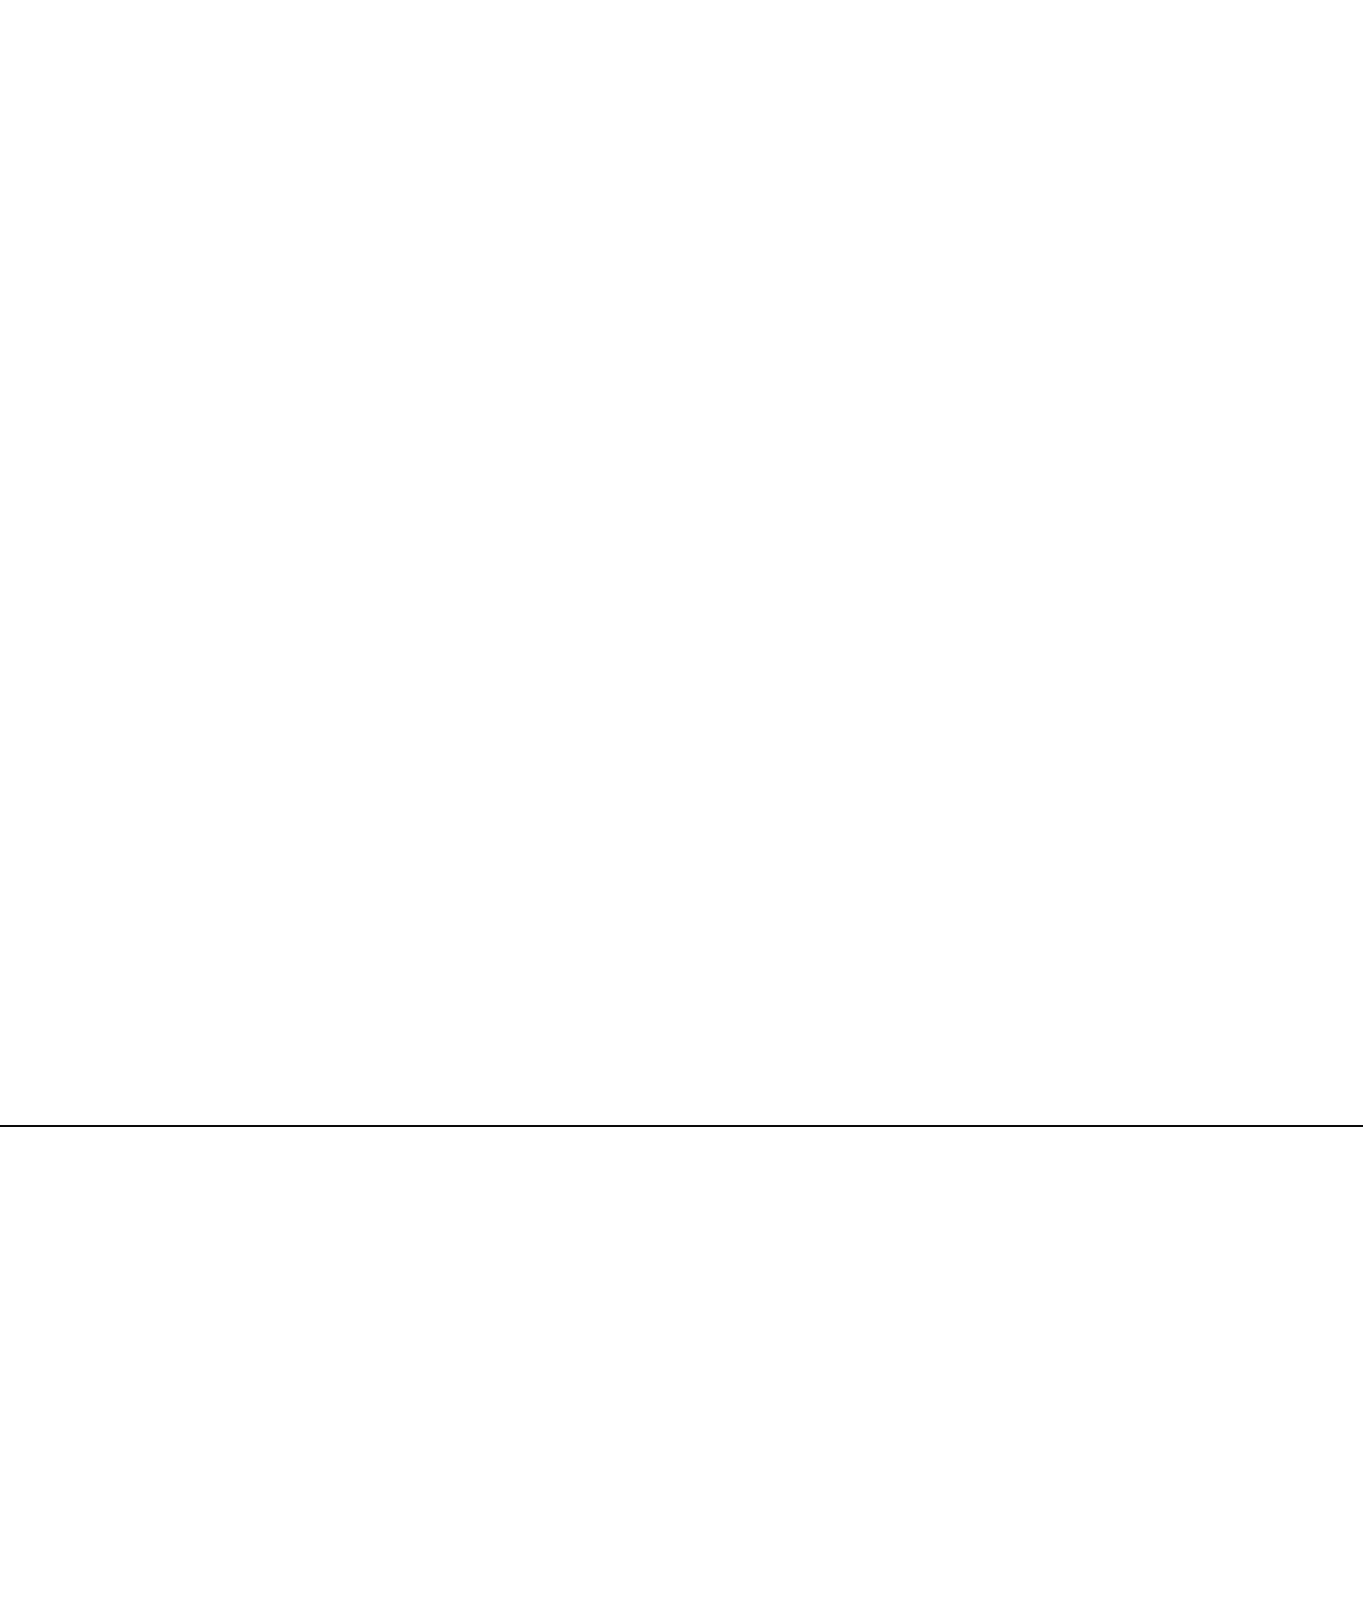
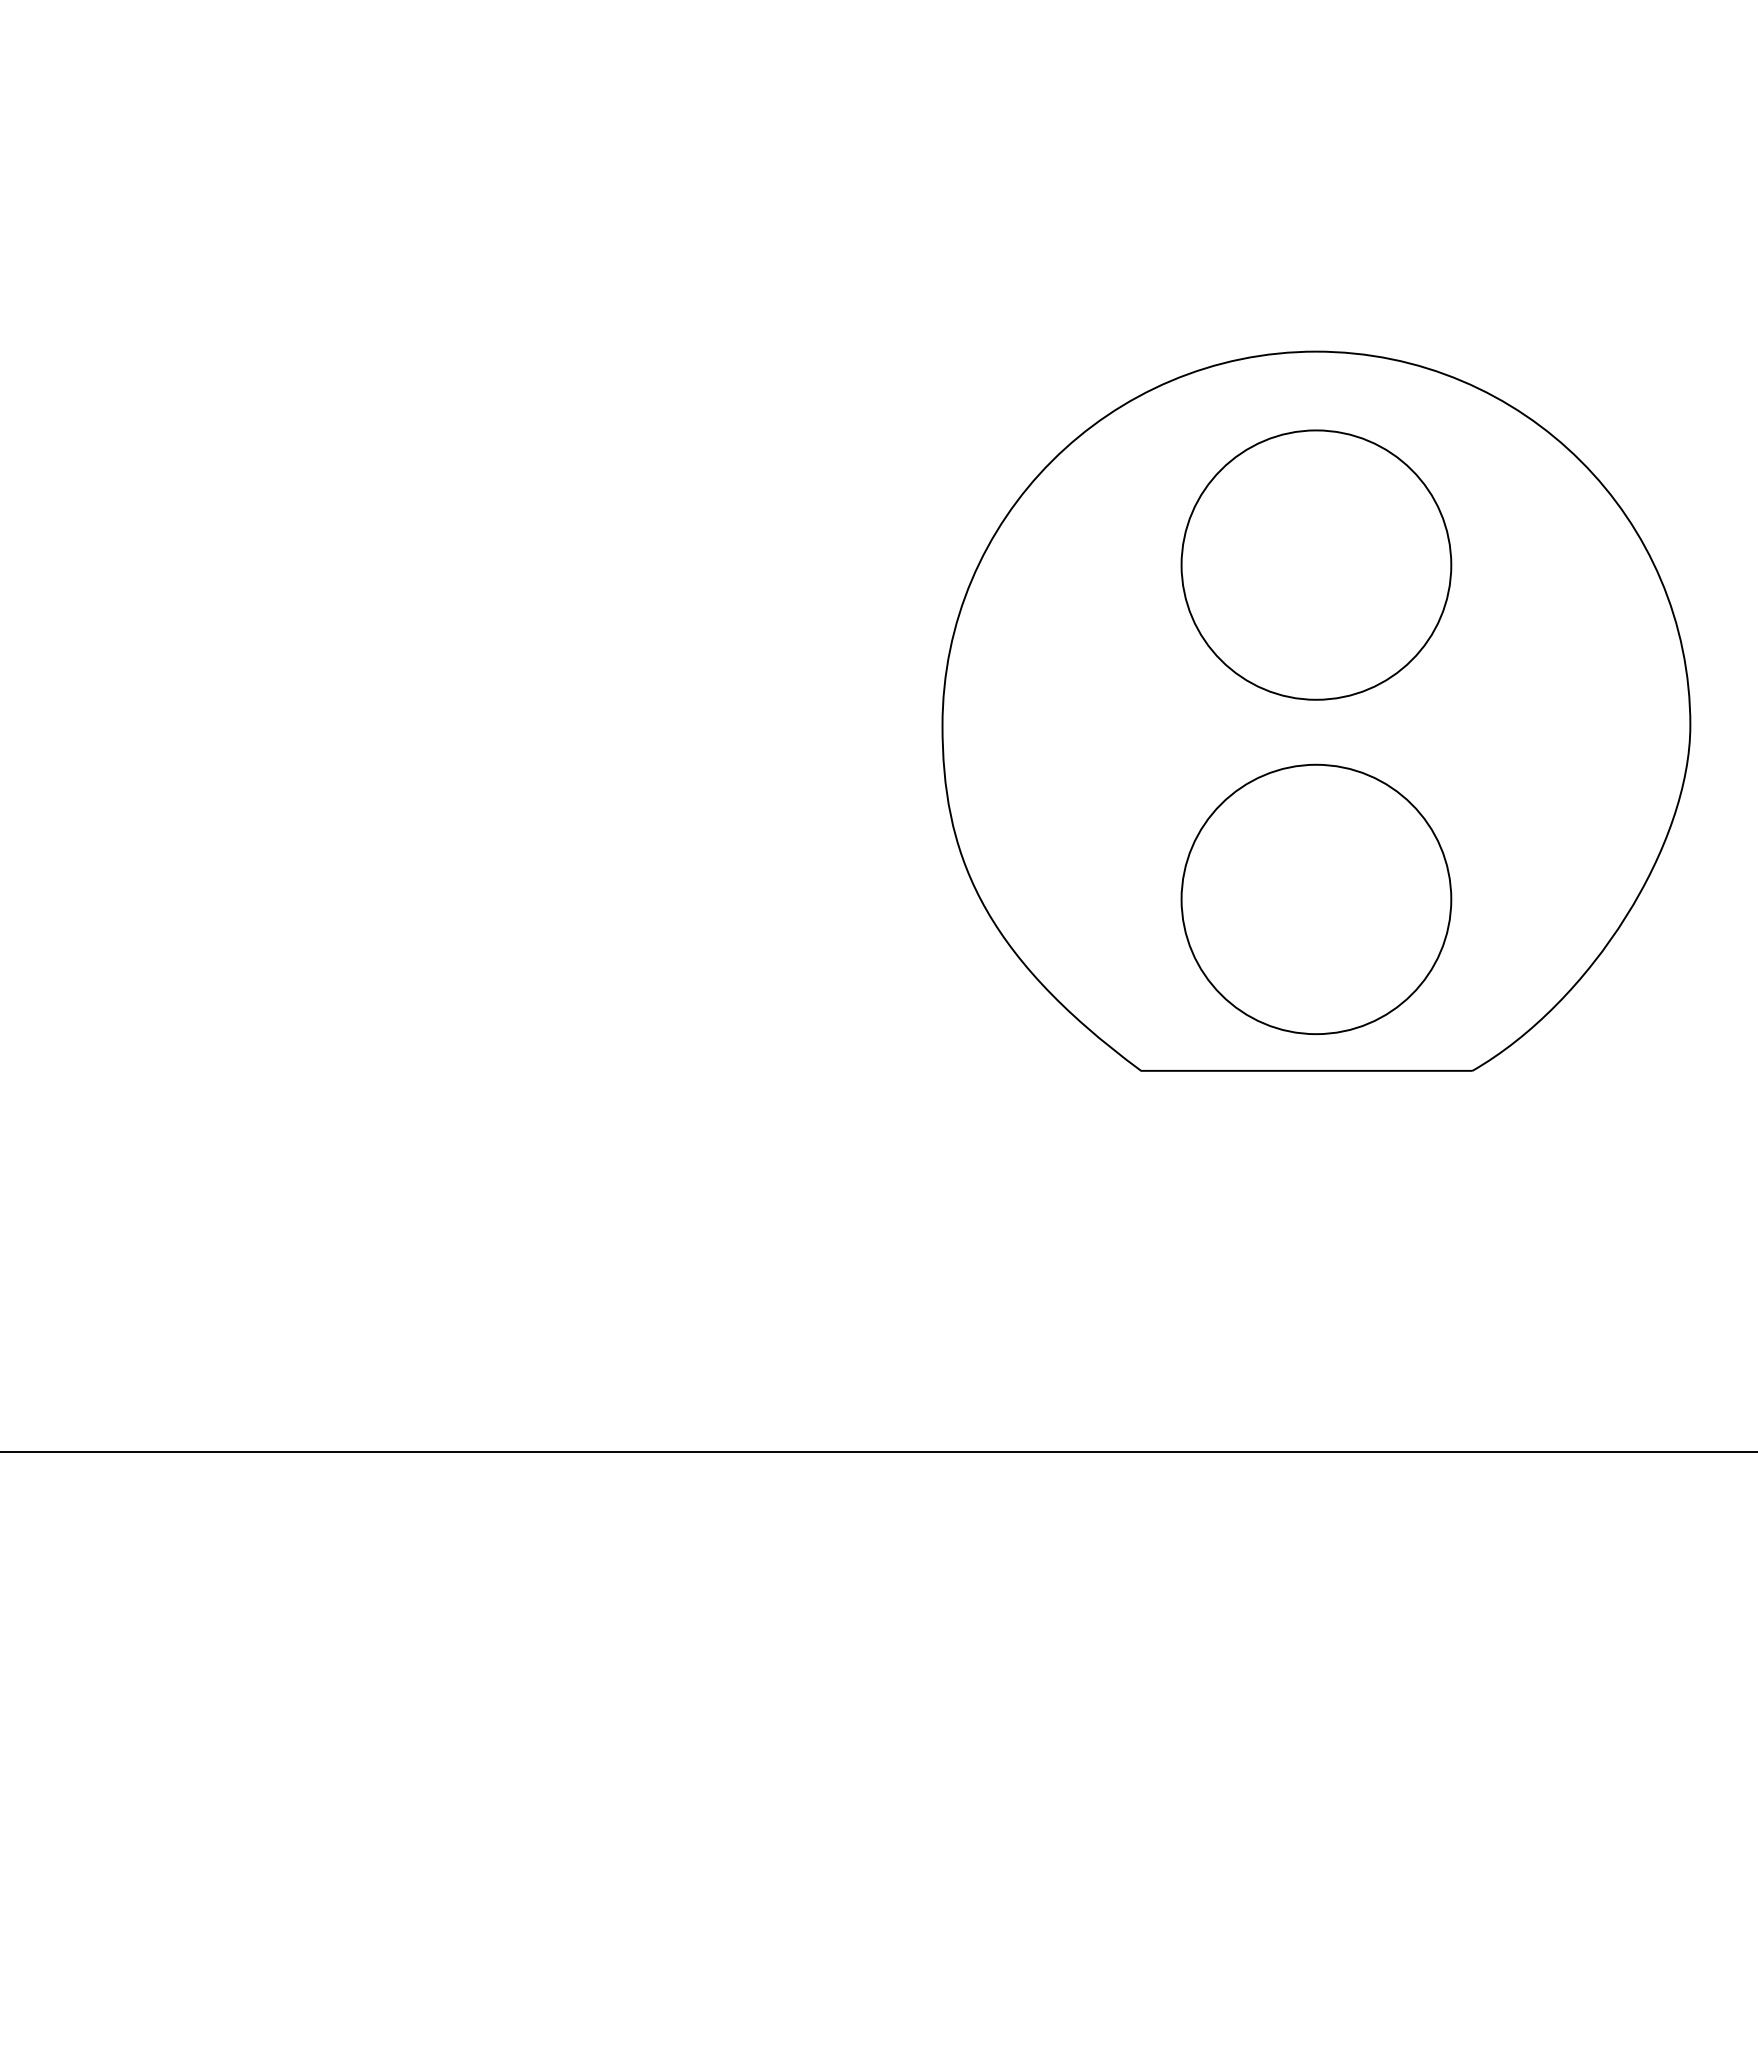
part: (1020, 551) -> (1316, 710), added

